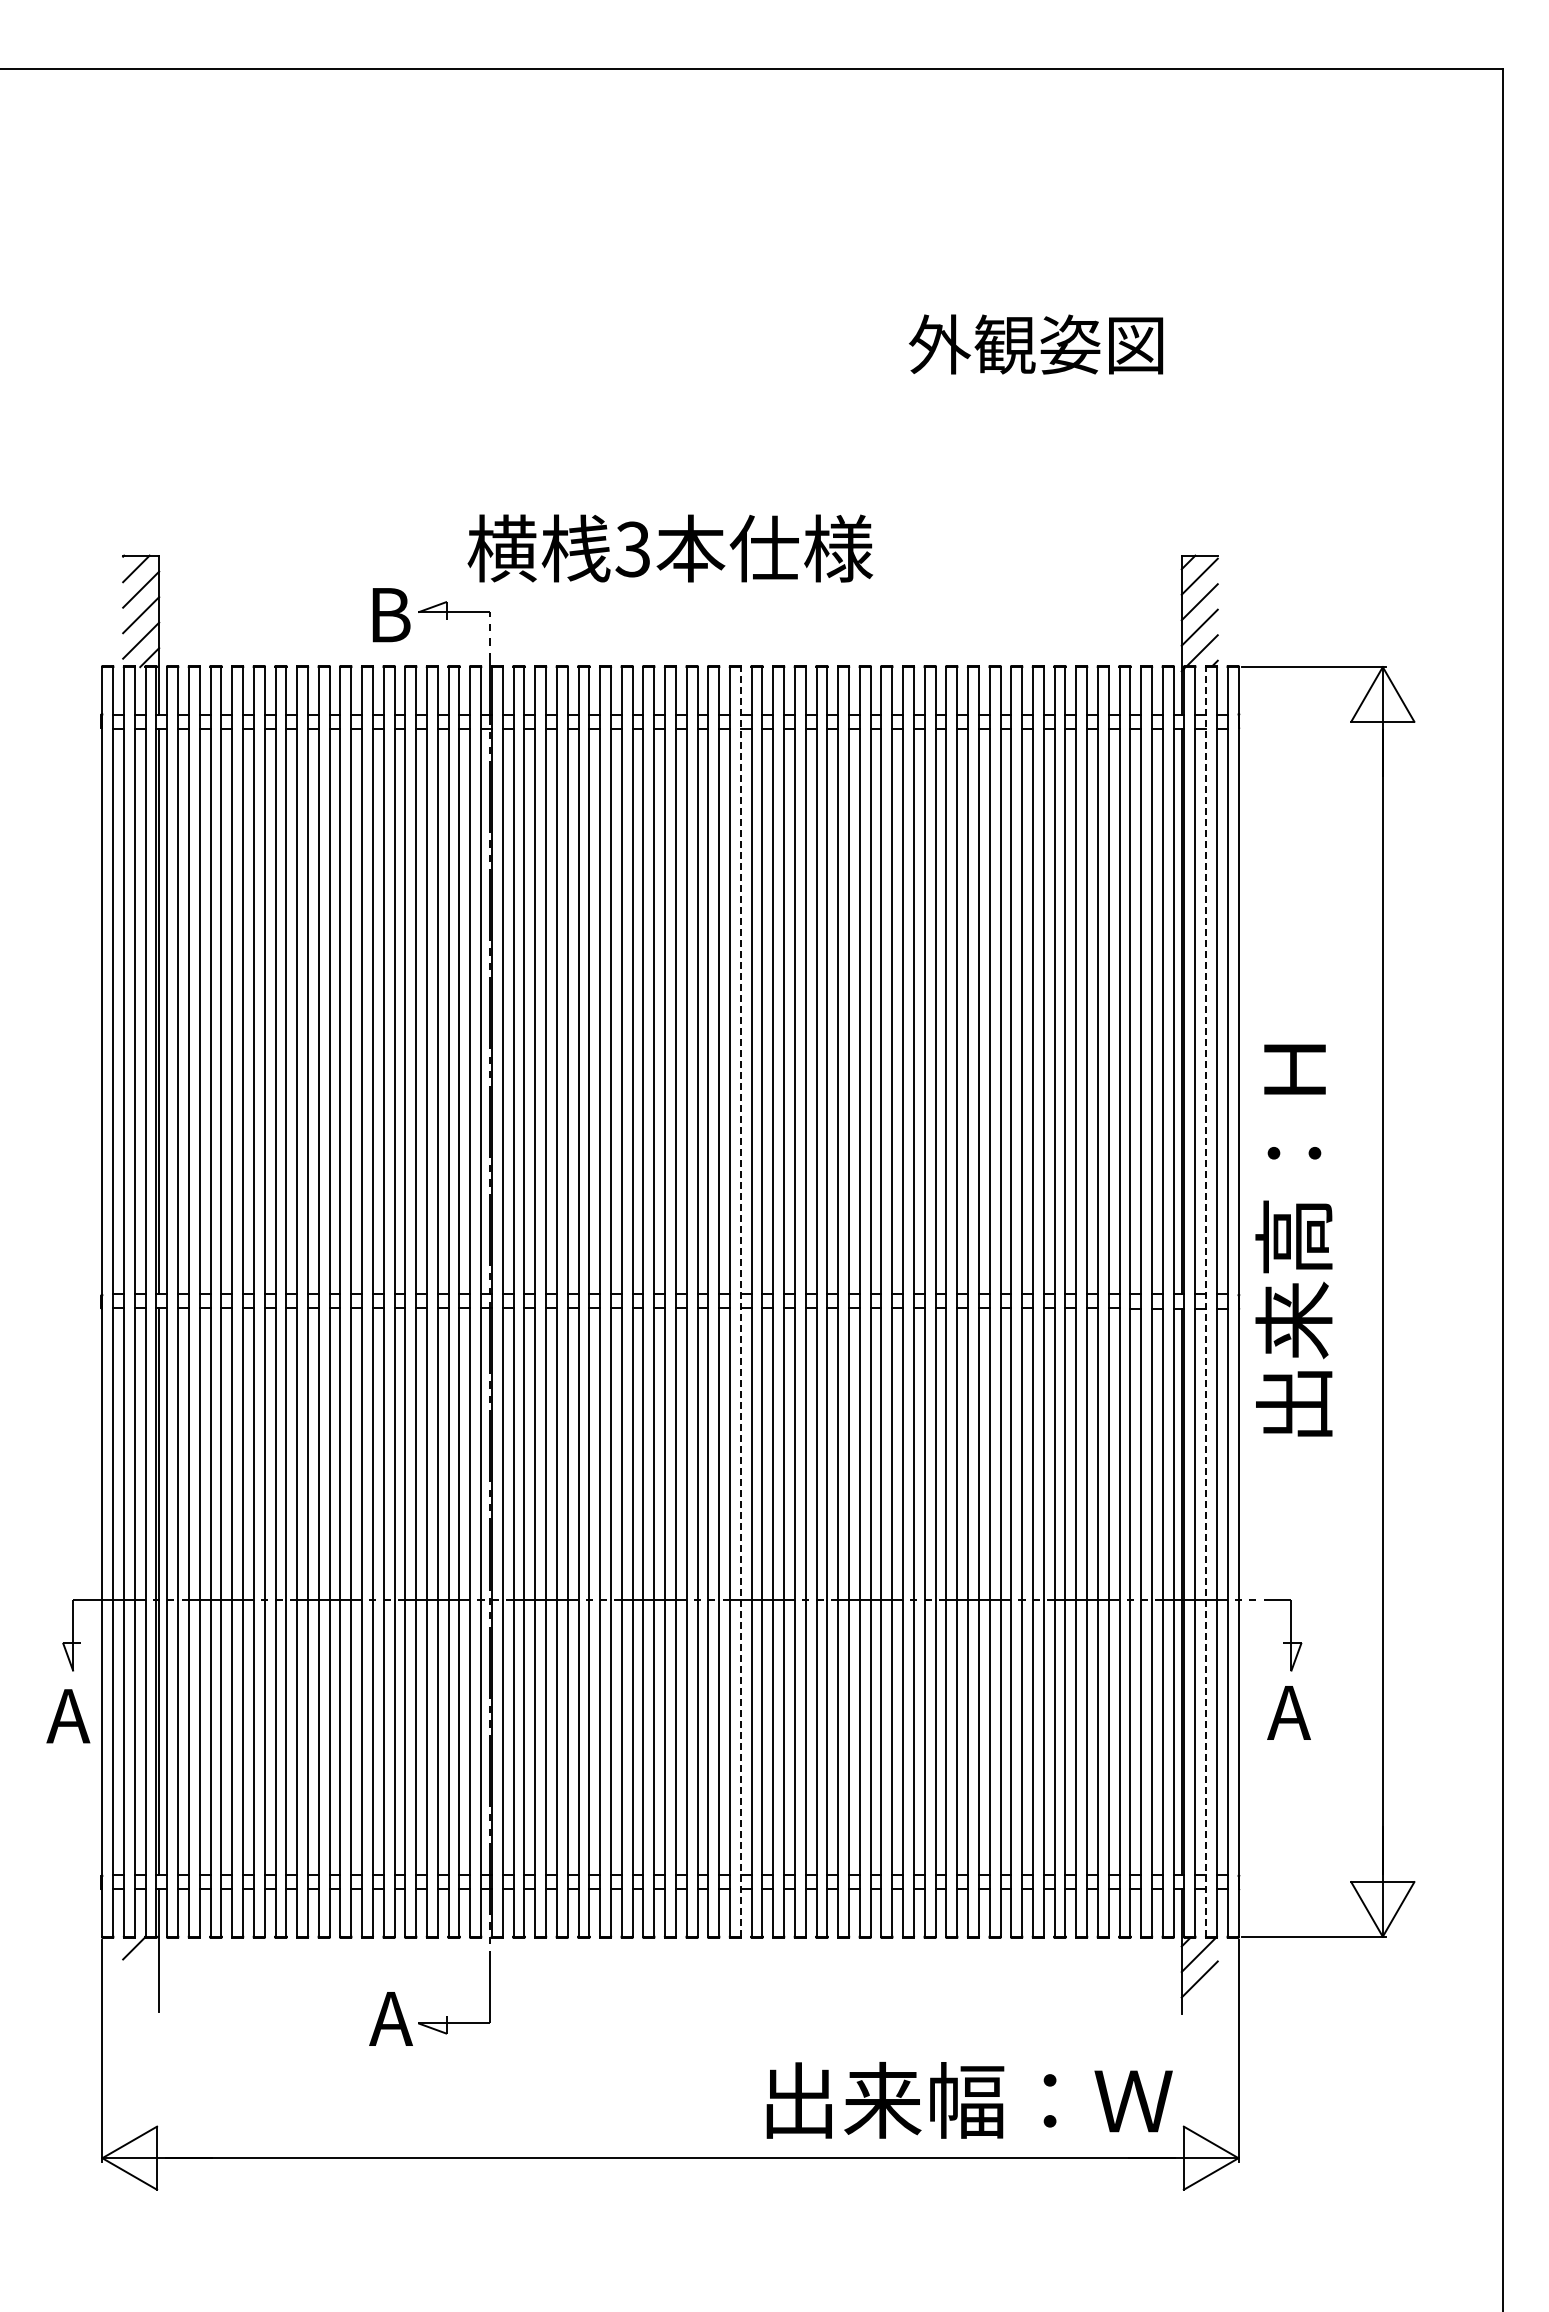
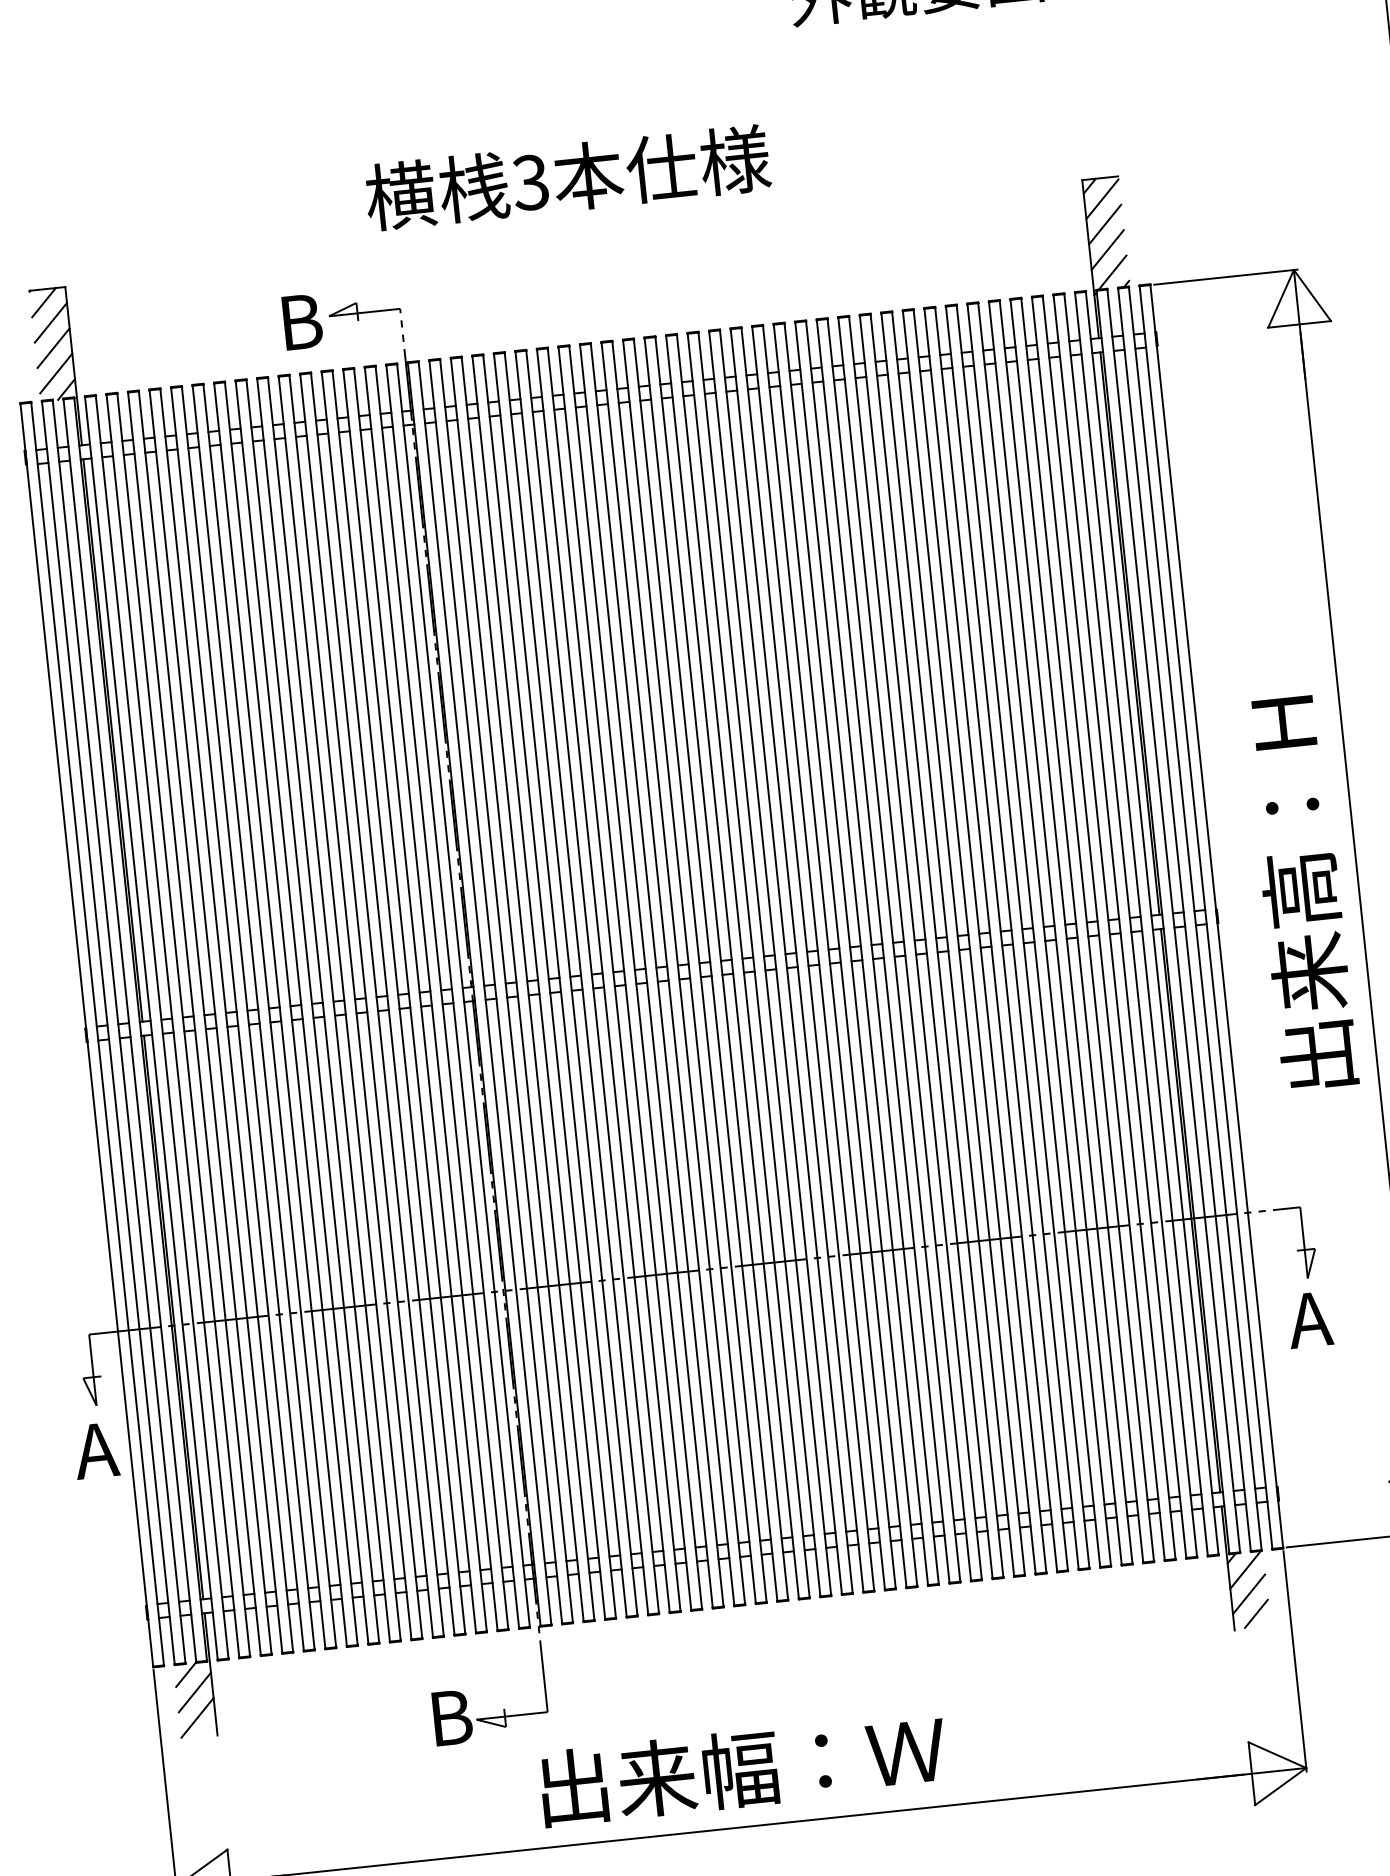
text: (669, 548) -> (566, 177), moved
text: (1293, 1240) -> (1300, 893), moved
line: (740, 1301) -> (721, 968), dashed -> solid
line: (1206, 1301) -> (1184, 919), dashed -> solid
line: (141, 1966) -> (195, 1692), added
line: (141, 1992) -> (197, 1717), added
line: (1204, 1999) -> (1255, 1613), added
text: (391, 2018) -> (449, 1717), A -> B
text: (969, 2100) -> (743, 1769), moved

